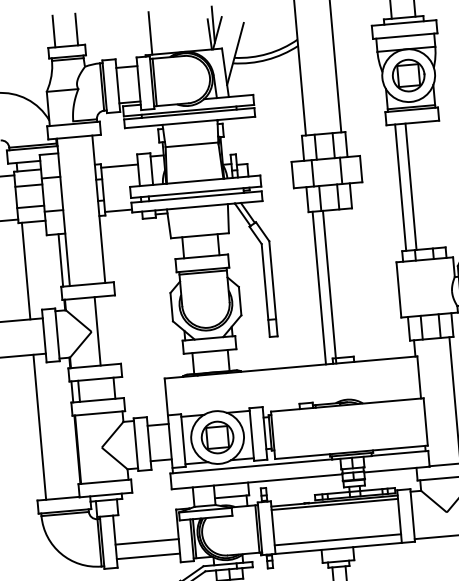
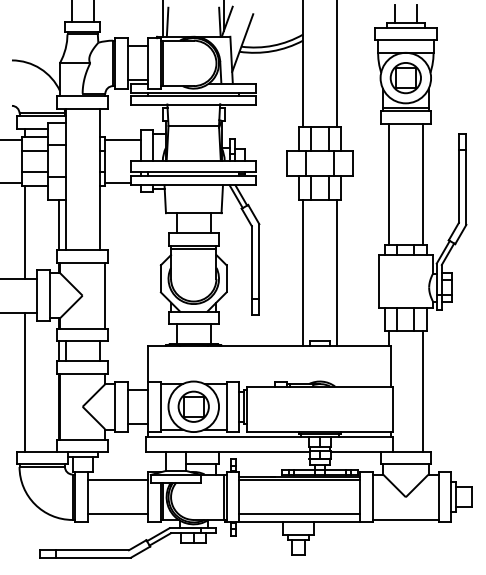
line: (155, 38) -> (167, 21), added
line: (410, 186) -> (422, 183), moved
line: (329, 286) -> (336, 272), moved
line: (97, 331) -> (105, 295), moved
line: (146, 542) -> (117, 480), moved

